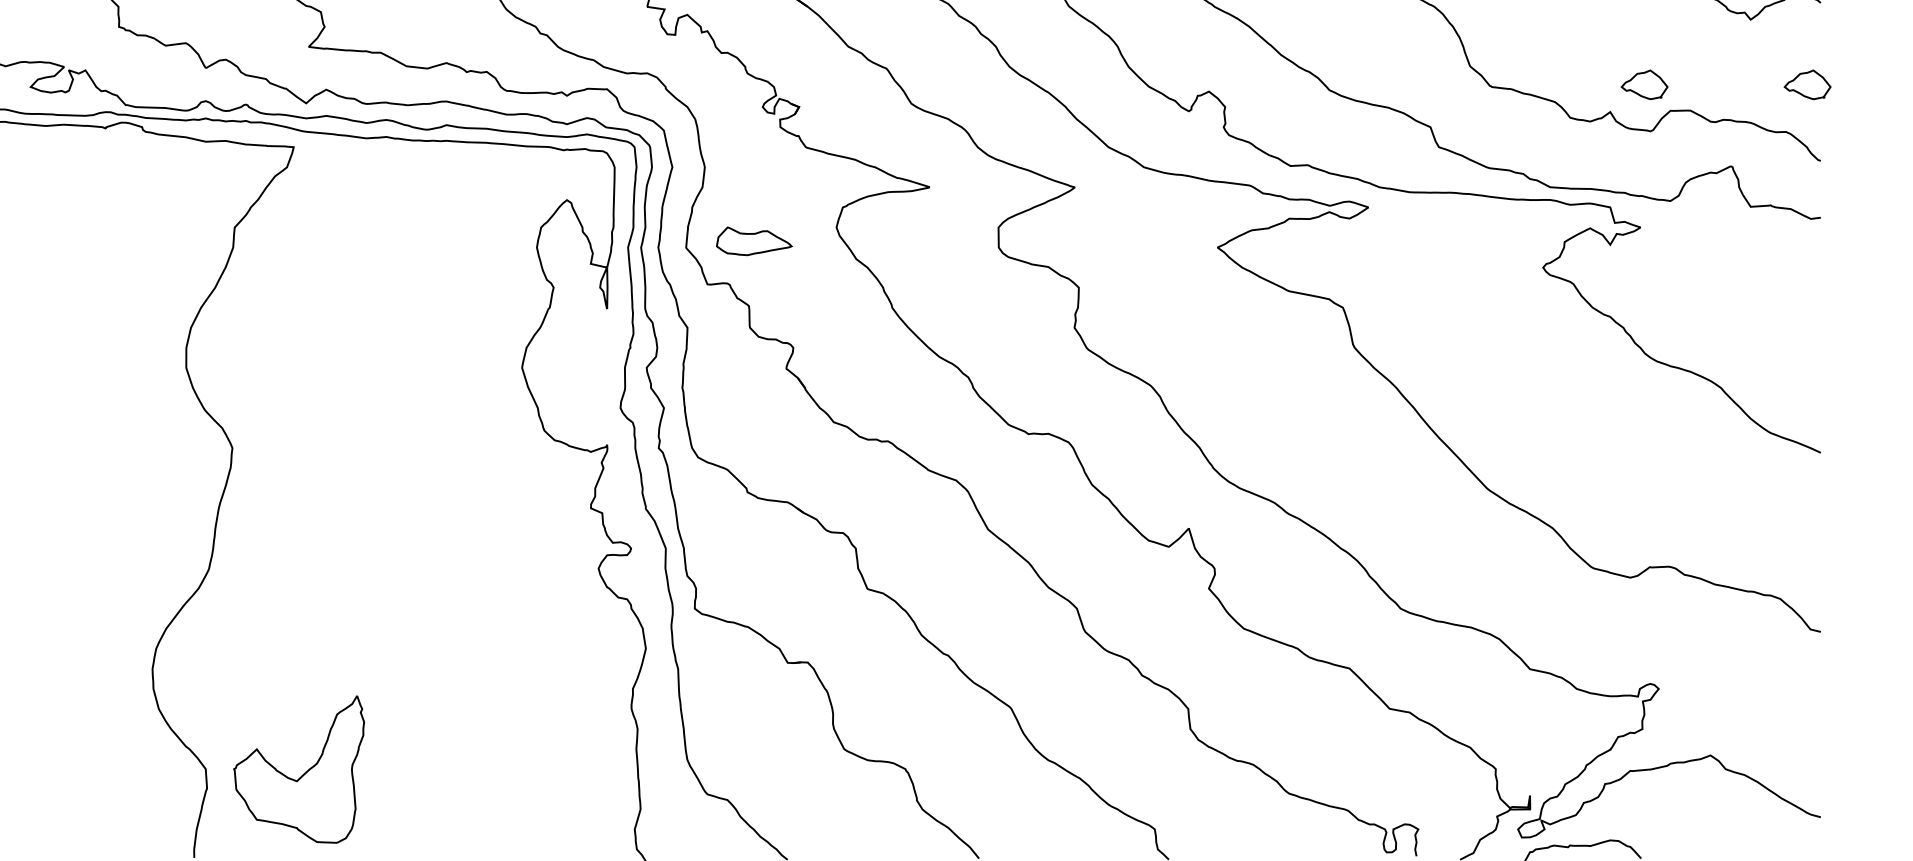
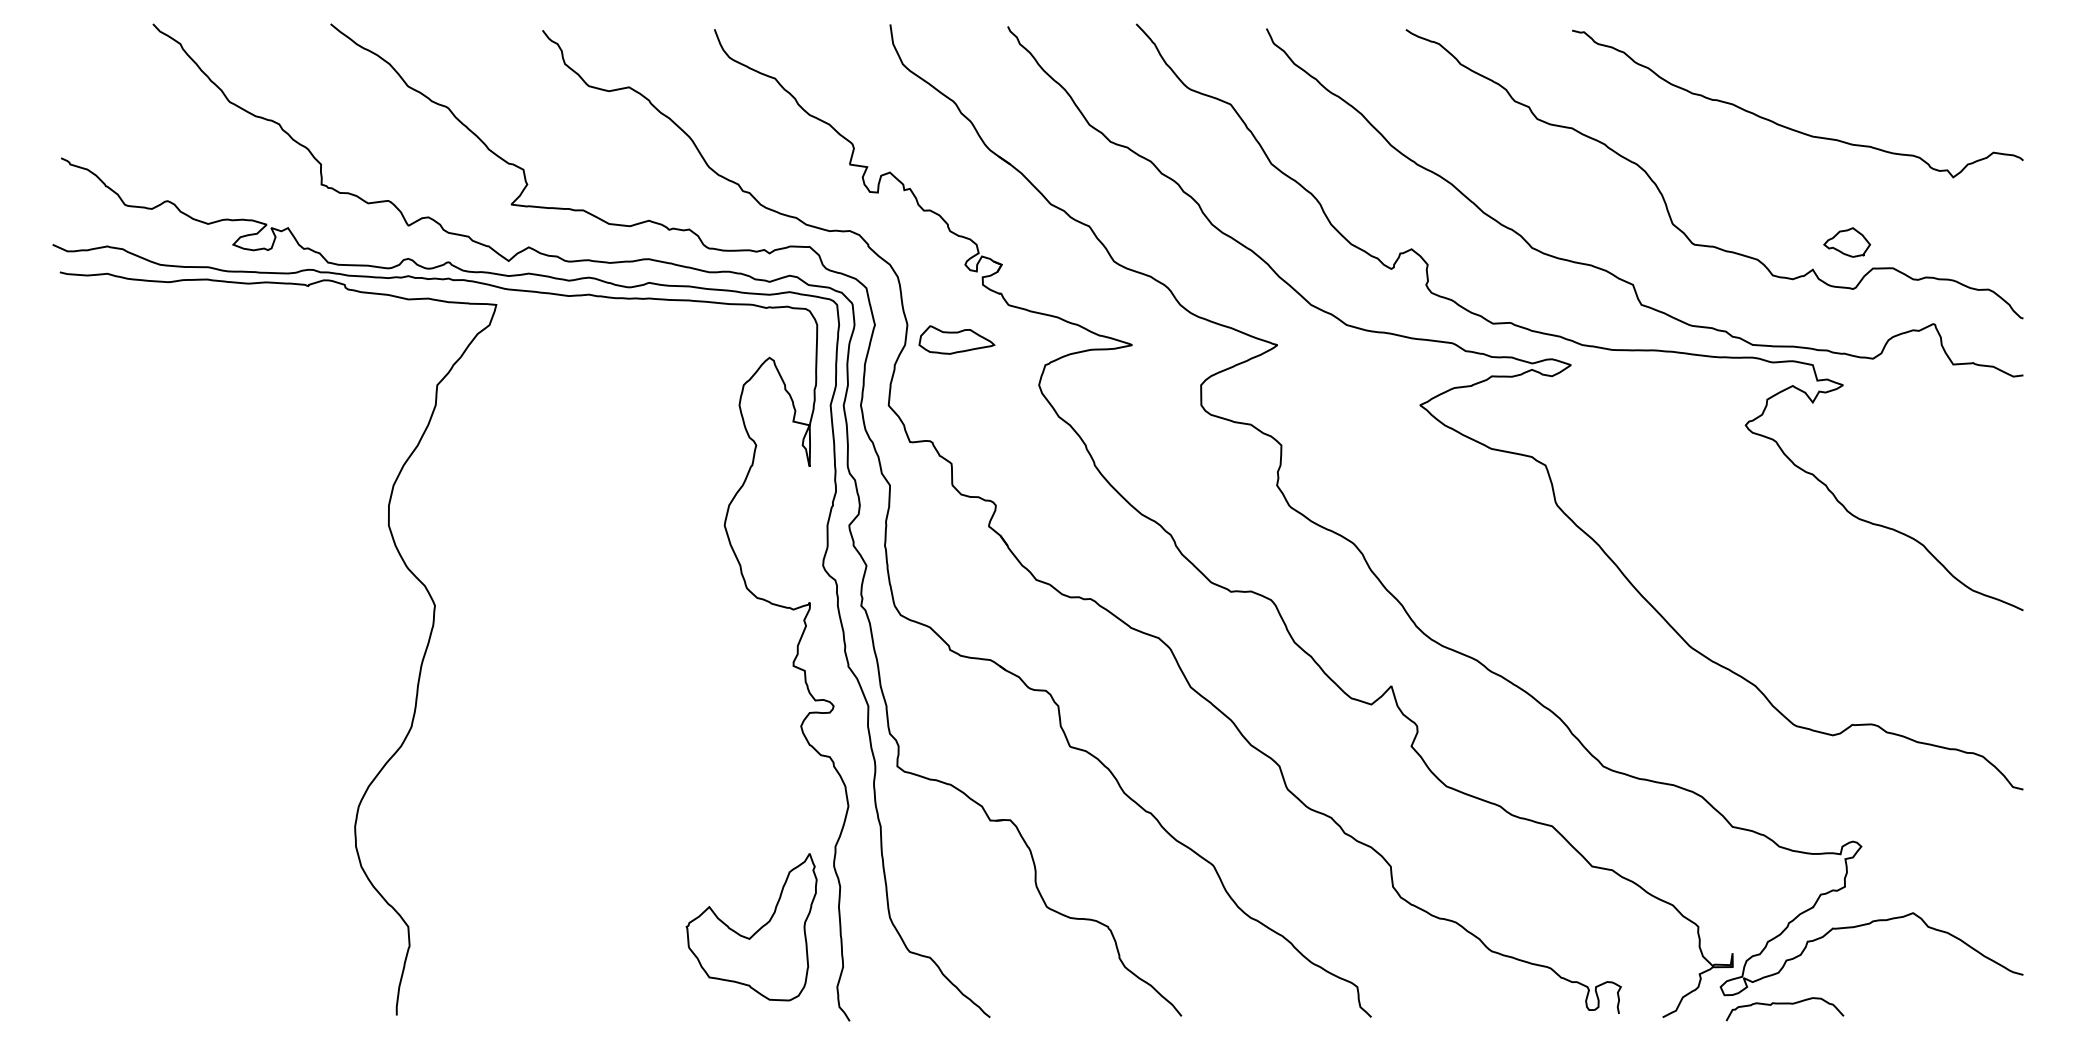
part: (1807, 84) -> (2010, 242), removed
part: (753, 240) -> (956, 339), moved
part: (298, 769) -> (751, 927), moved

